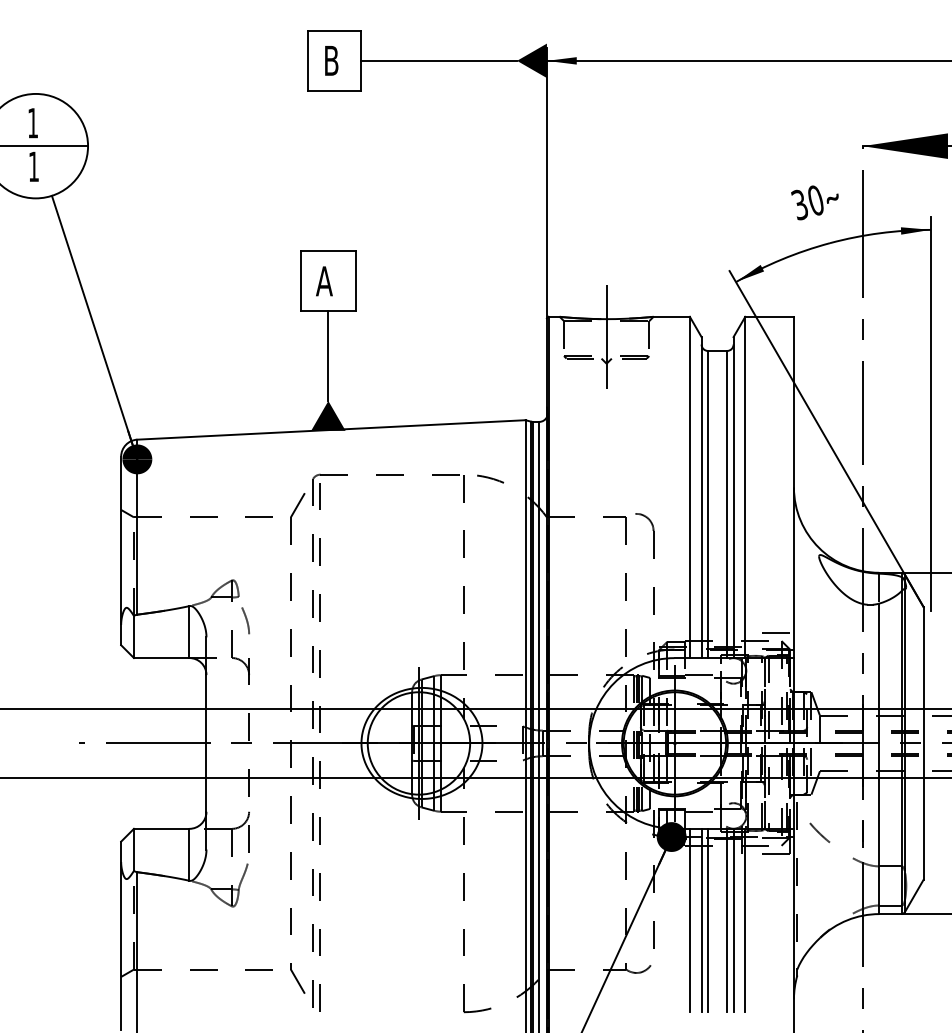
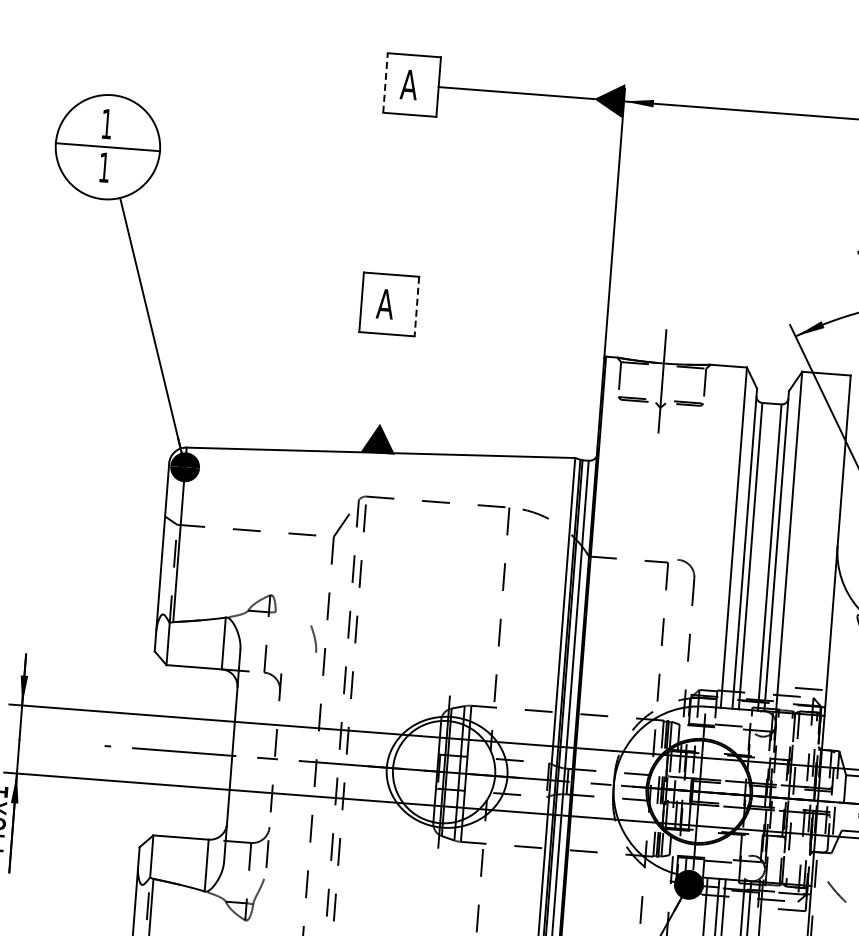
line: (307, 60) -> (385, 82), solid -> dashed
text: (331, 60) -> (409, 84), B -> A
line: (356, 281) -> (417, 306), solid -> dashed
line: (328, 355) -> (383, 378), removed
curve: (245, 619) -> (313, 637), moved

